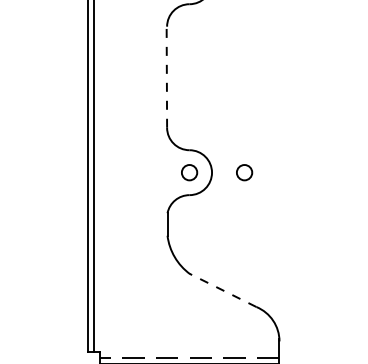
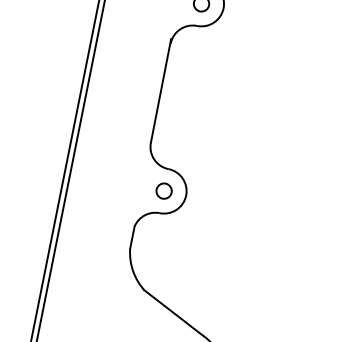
line: (166, 75) -> (160, 91), dashed -> solid
circle: (244, 172) -> (218, 201), removed
line: (222, 290) -> (173, 313), dashed -> solid

